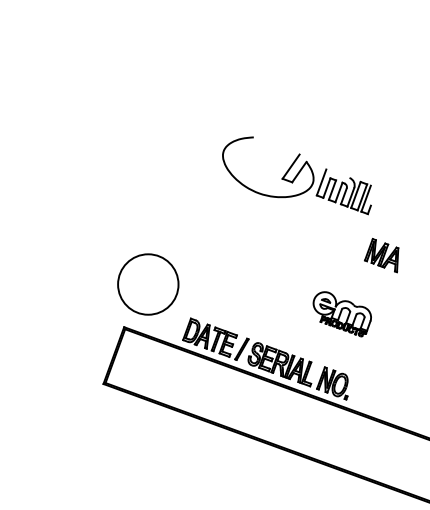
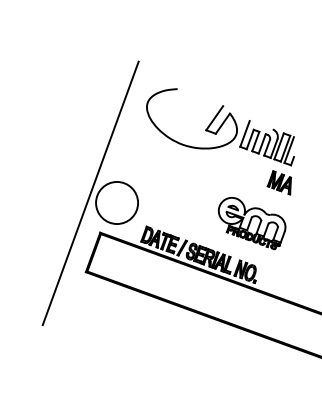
part: (296, 176) -> (220, 127), size x1.43
line: (110, 270) -> (90, 193), added
part: (341, 314) -> (251, 223), size x1.67

